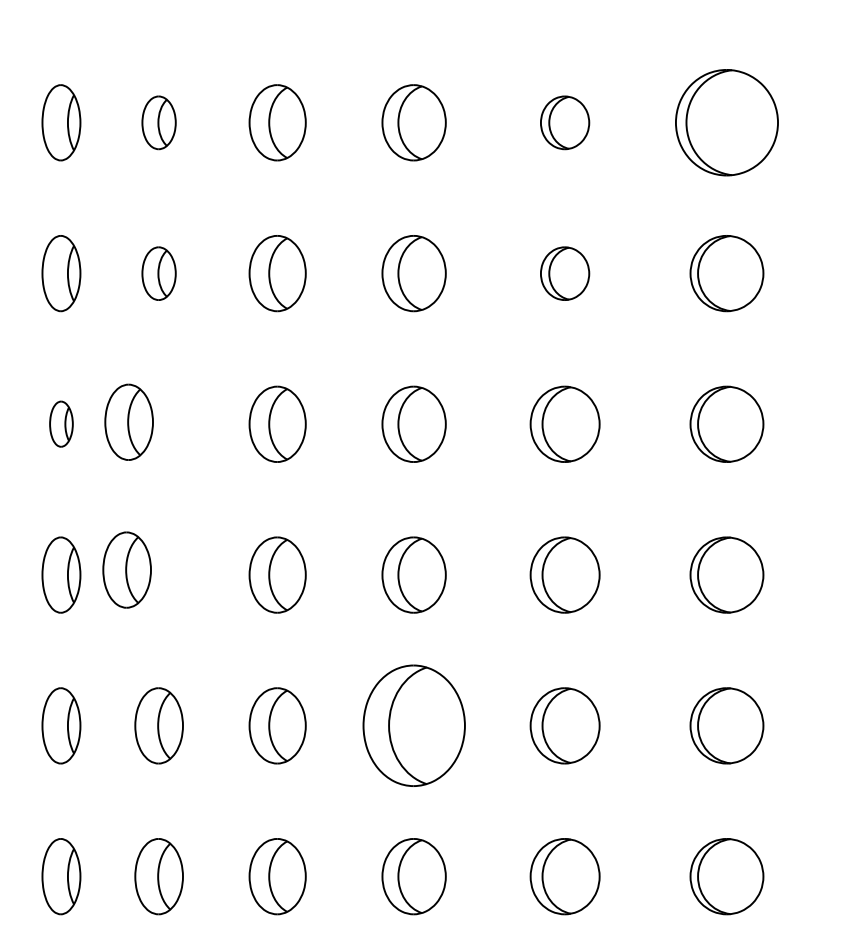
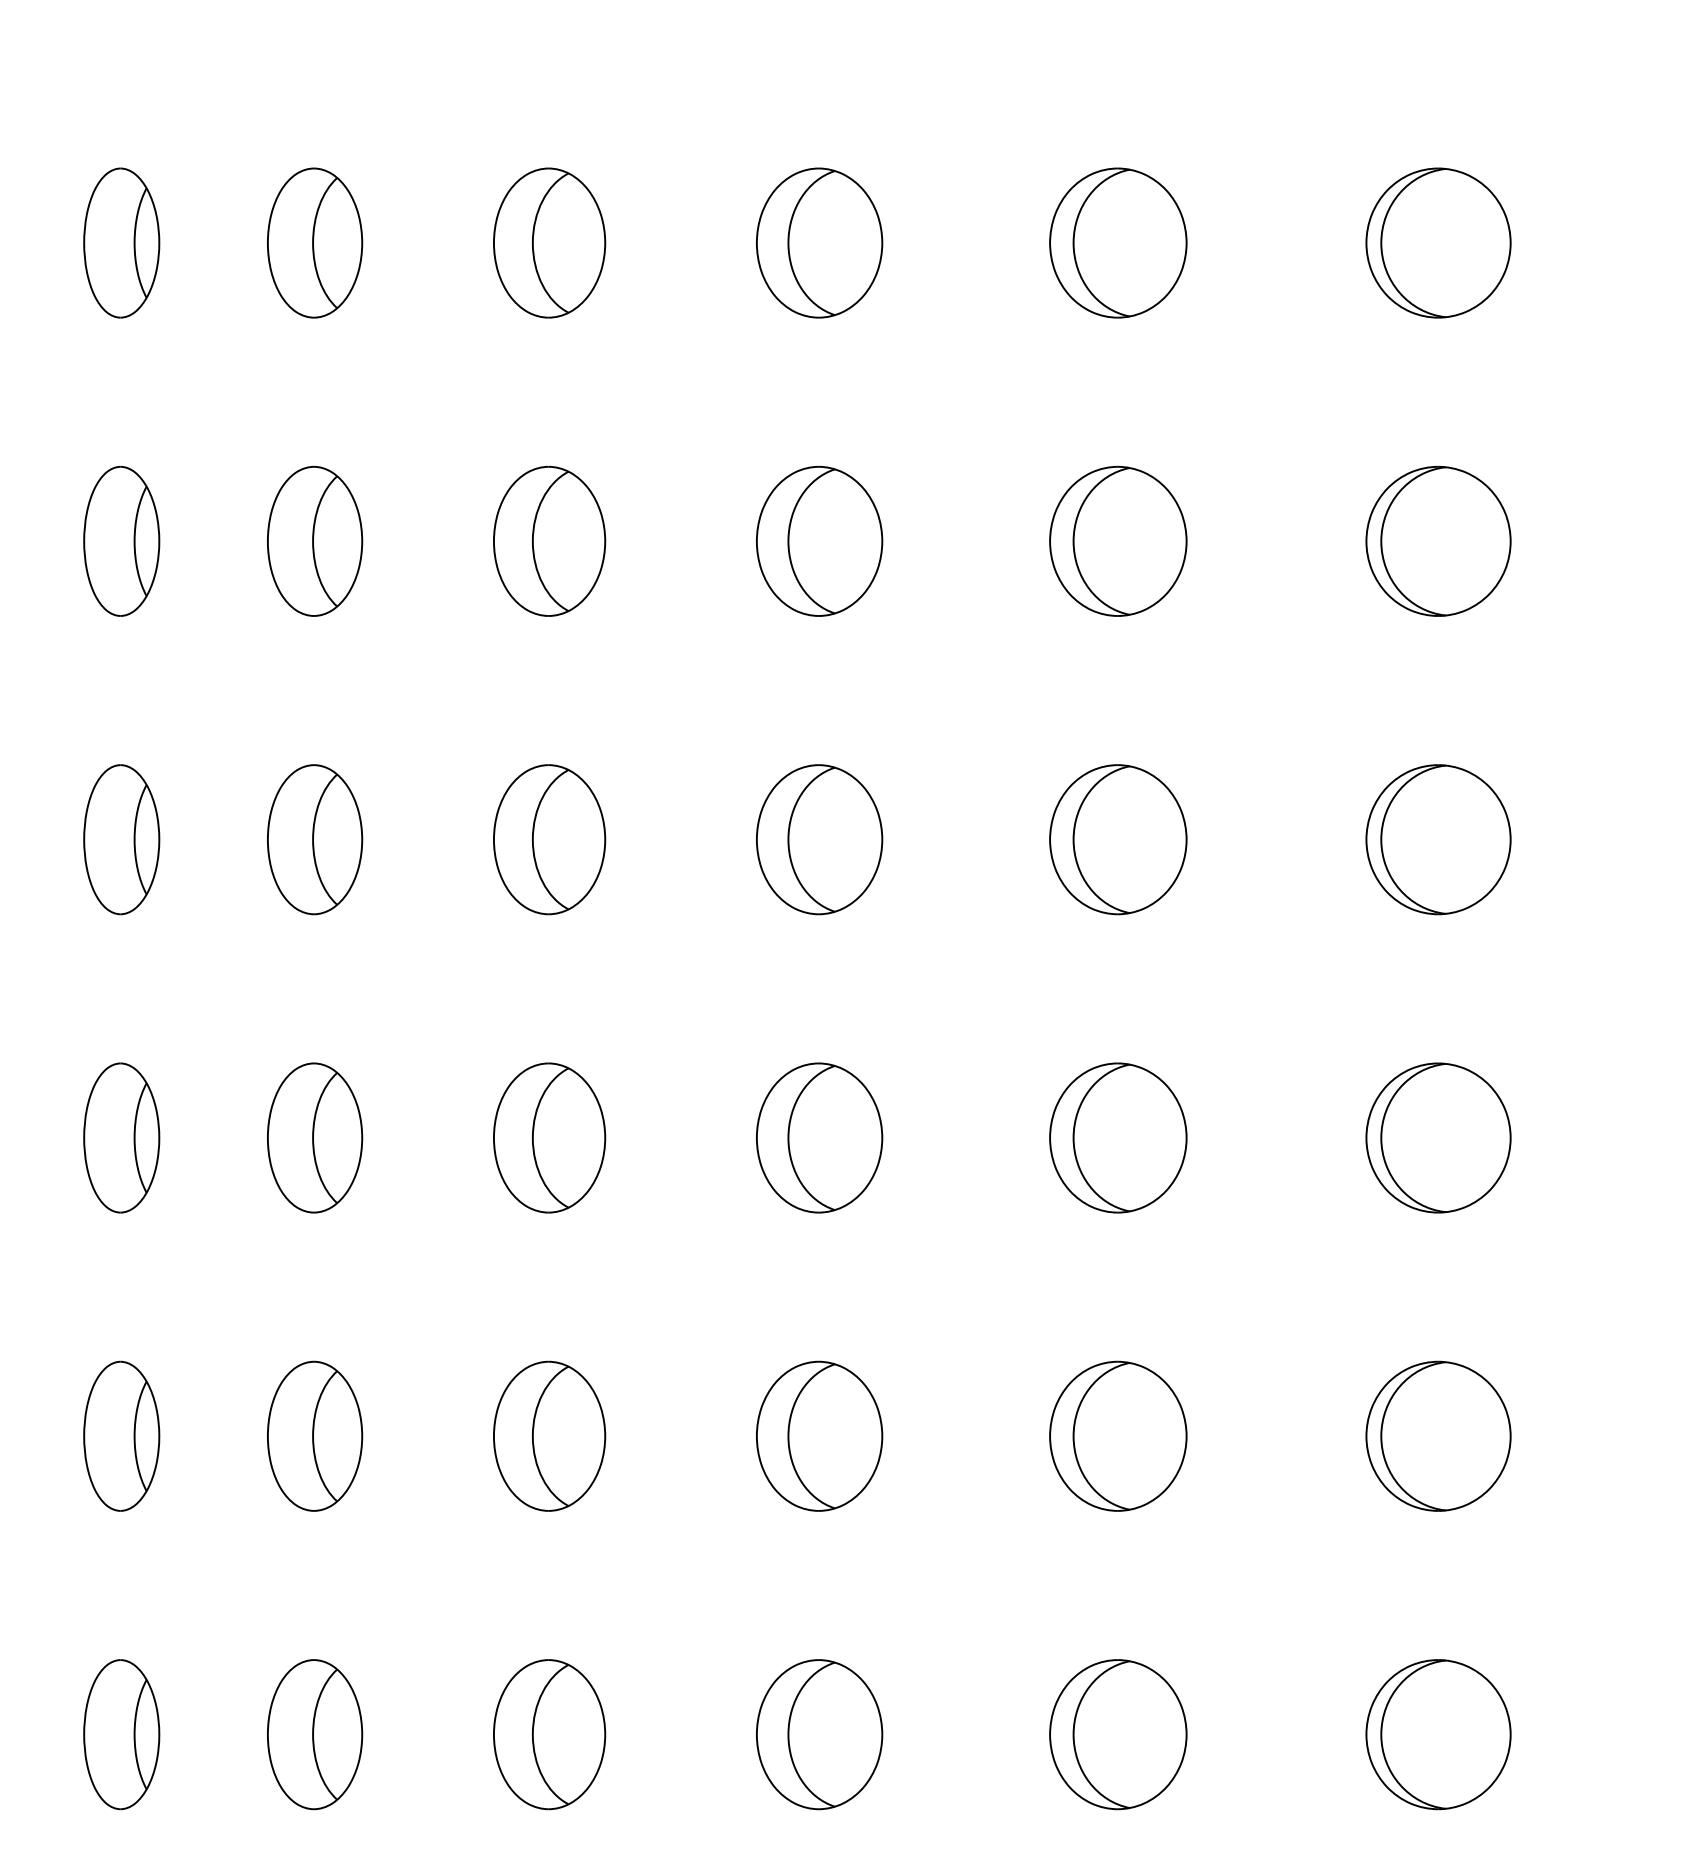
part: (158, 122) -> (313, 242), size x1.43
part: (564, 122) -> (1117, 242), size x1.43
part: (726, 122) -> (1437, 242), size x0.71
part: (158, 273) -> (313, 541), size x1.43
part: (564, 273) -> (1117, 541), size x1.43
part: (128, 421) -> (313, 838), moved
part: (61, 423) -> (121, 838), size x1.67
part: (126, 569) -> (313, 1136), moved
part: (413, 725) -> (818, 1435), size x0.62

